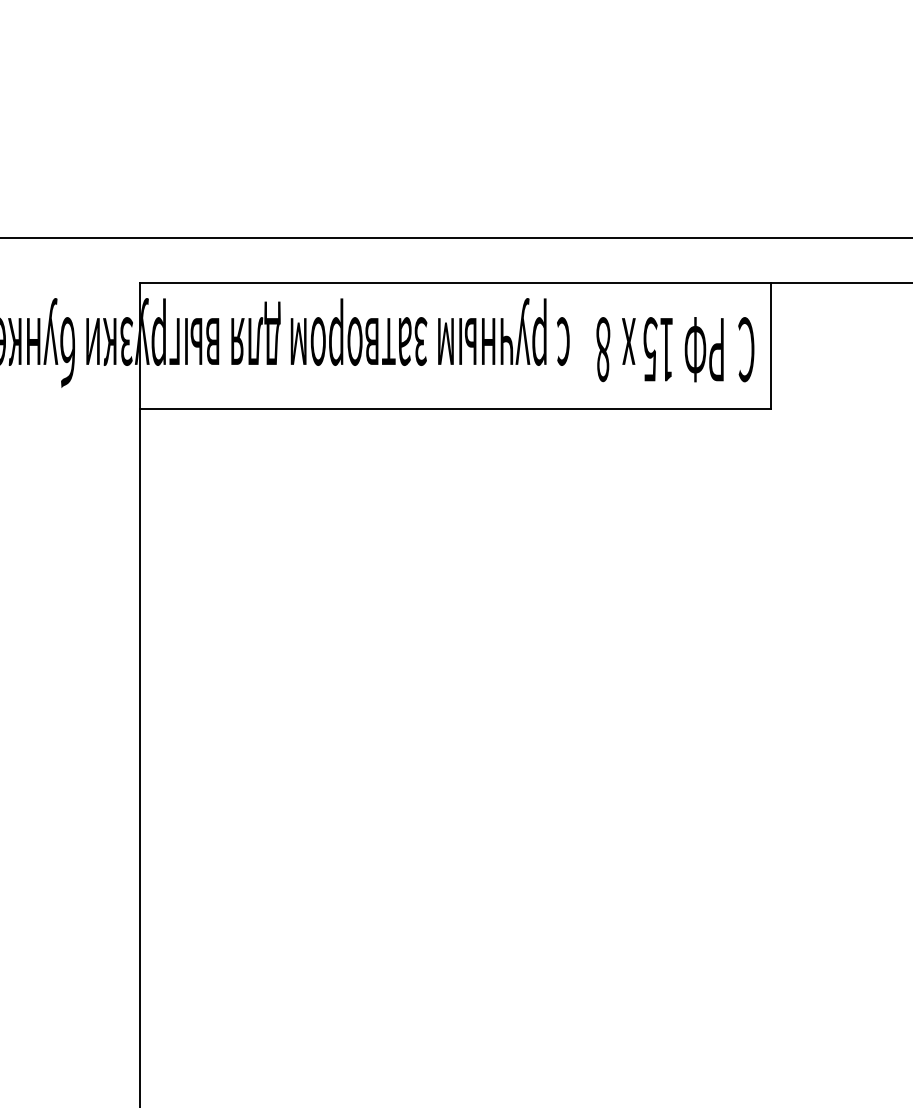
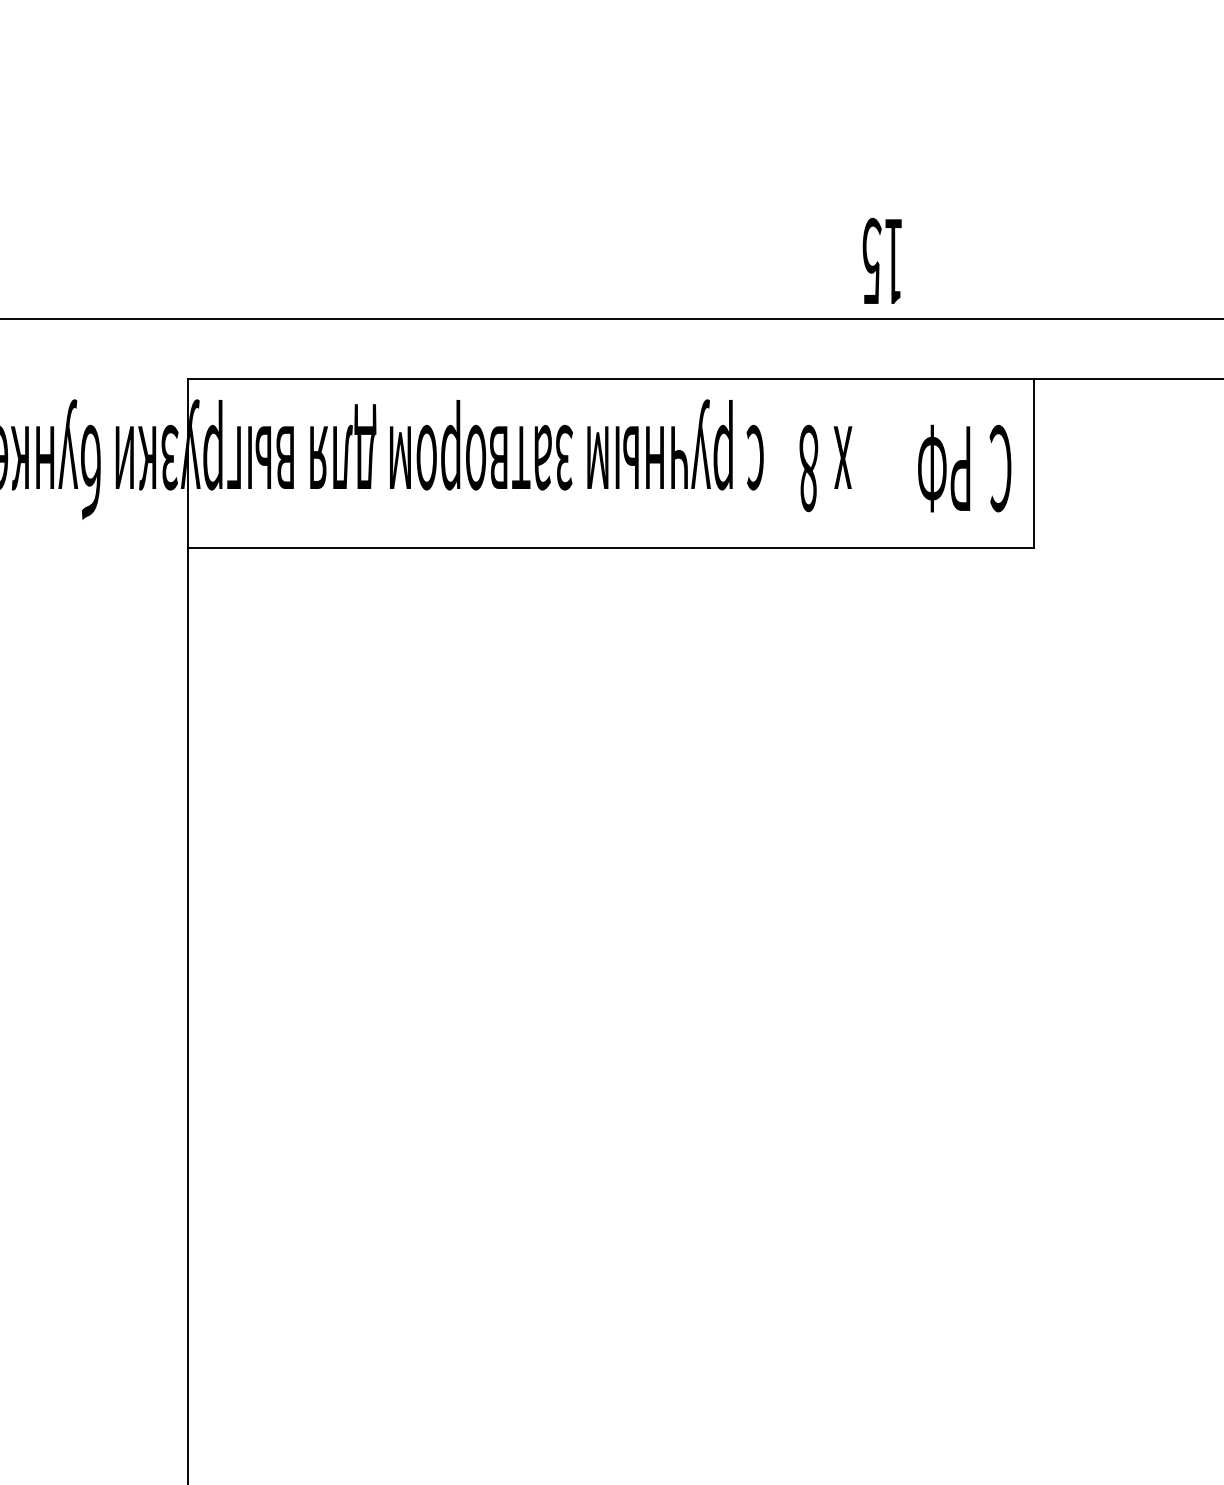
text: (657, 348) -> (881, 260), moved

